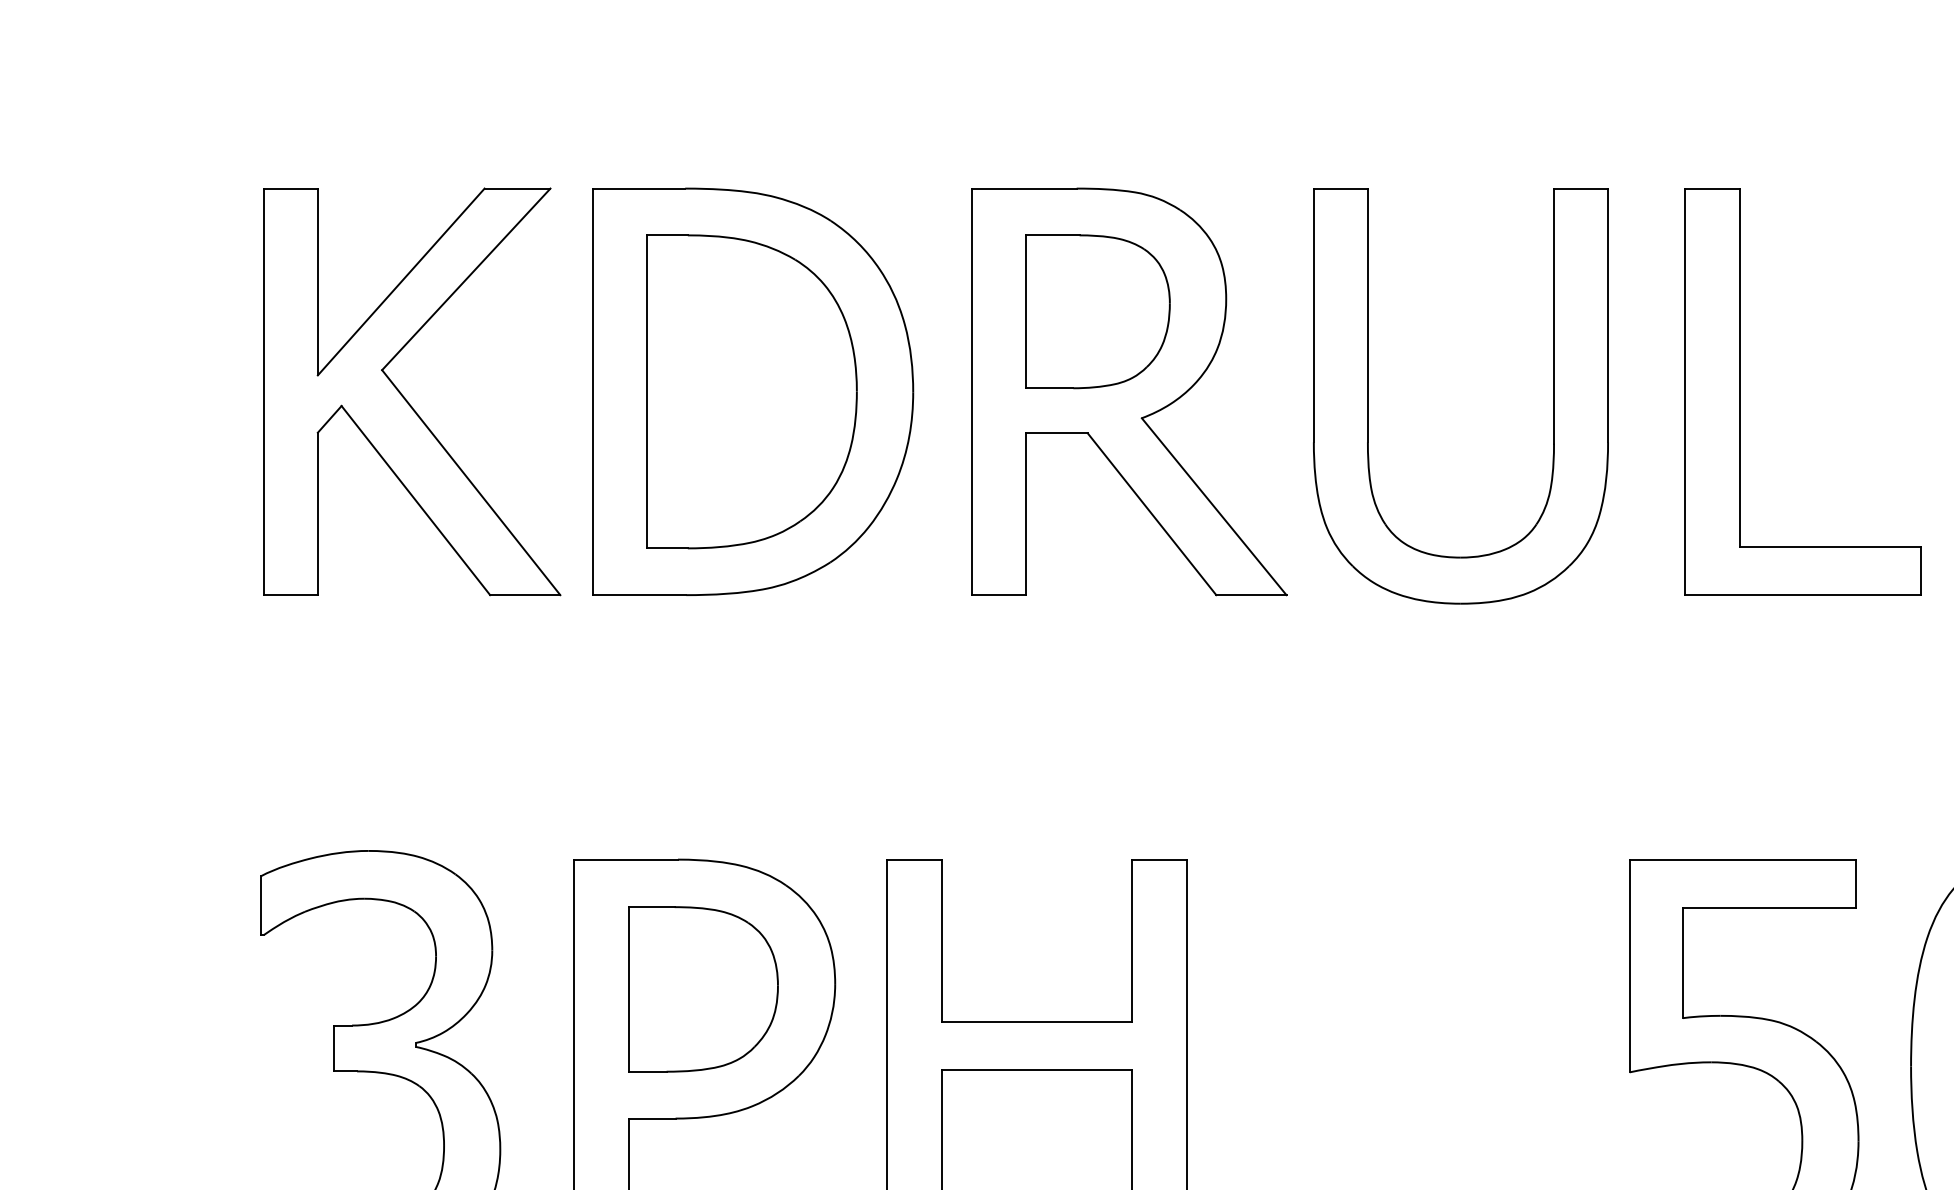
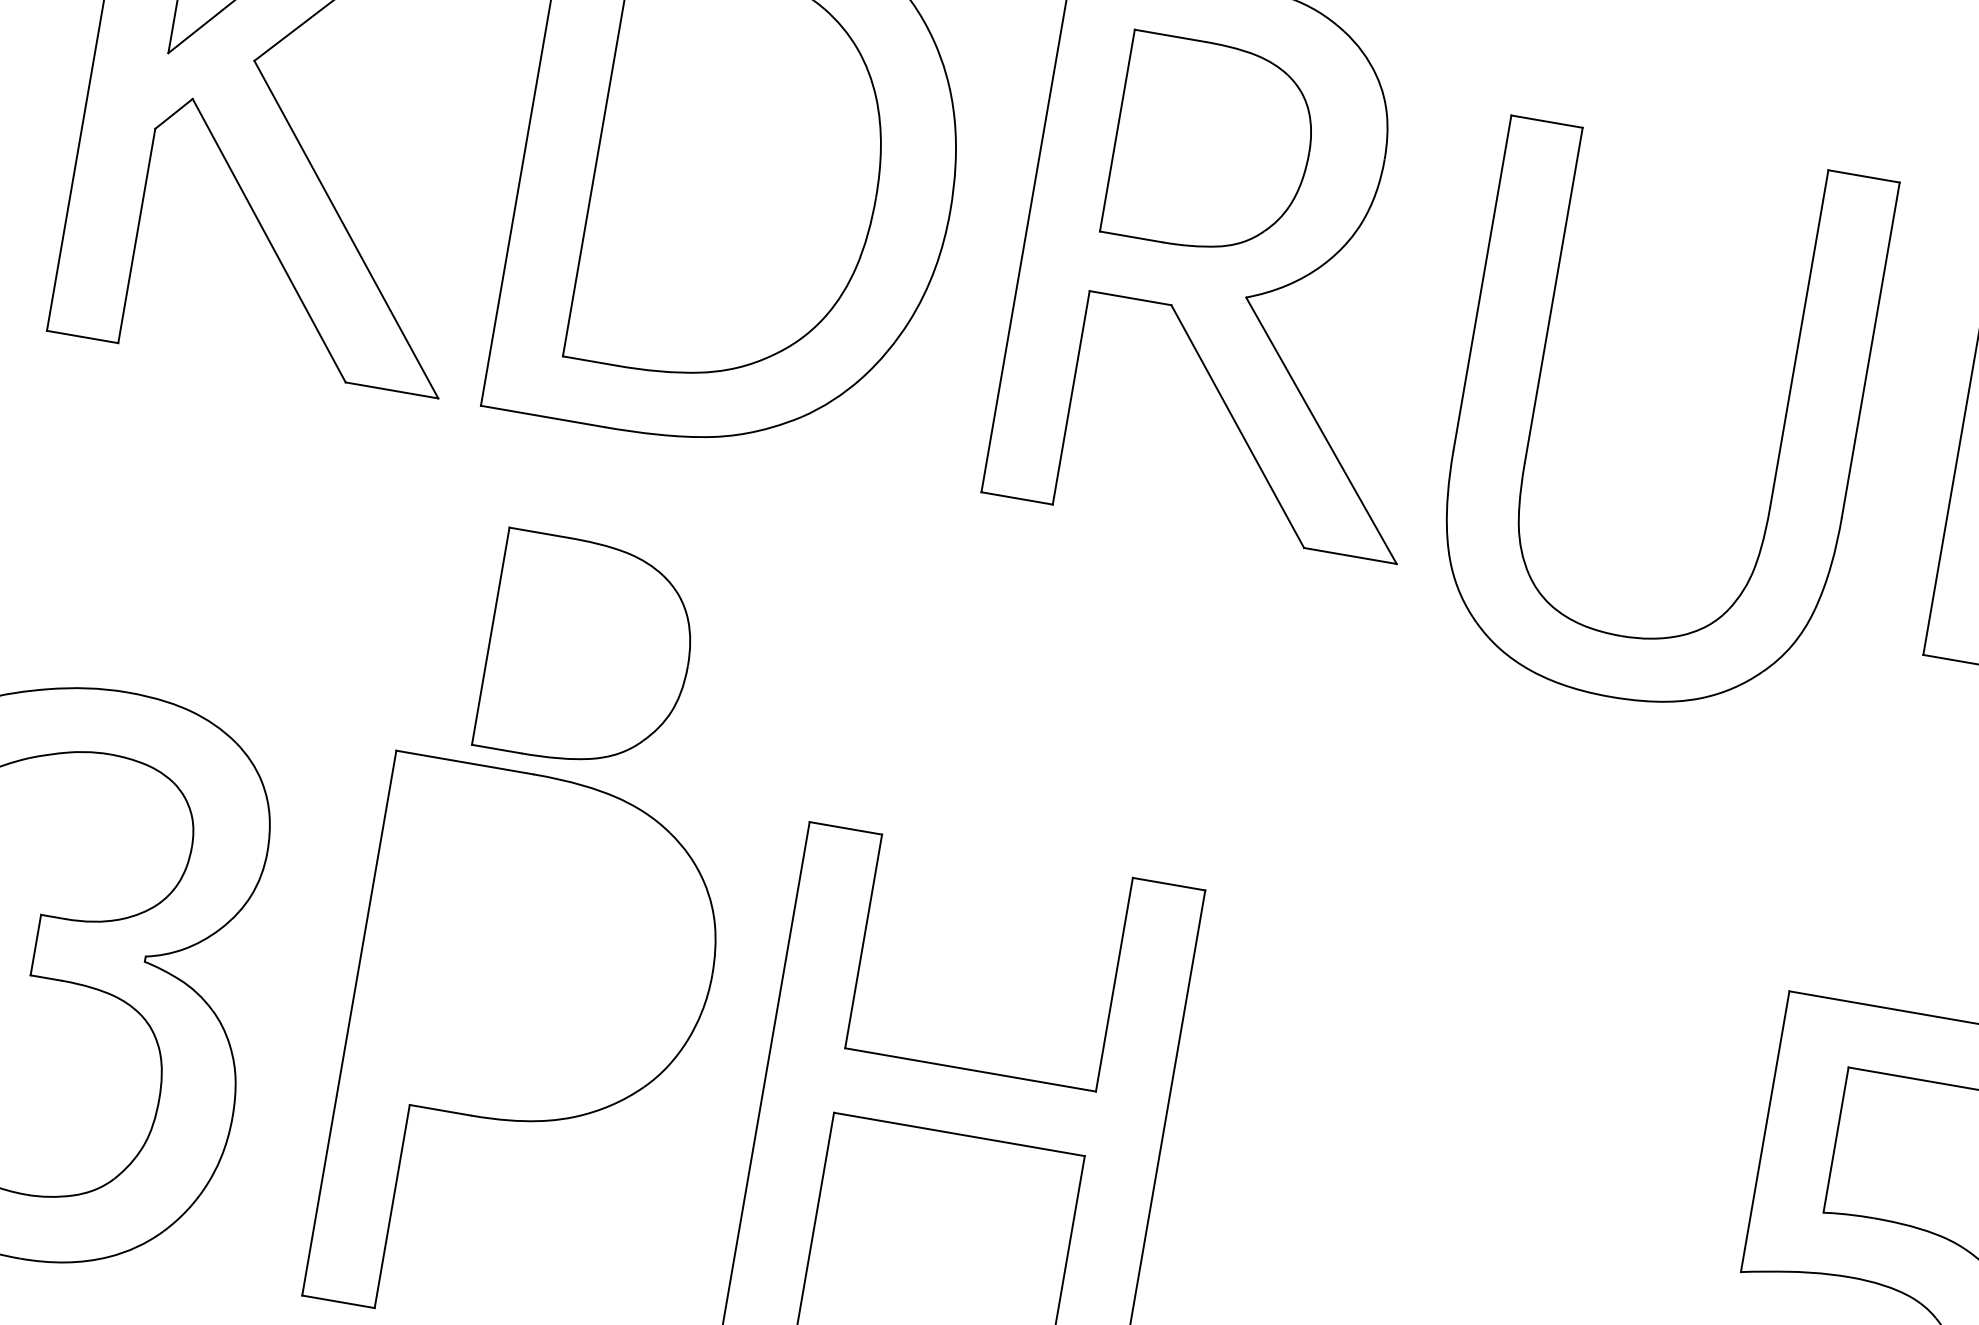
part: (1368, 396) -> (1536, 402), moved
part: (703, 989) -> (588, 653), moved

